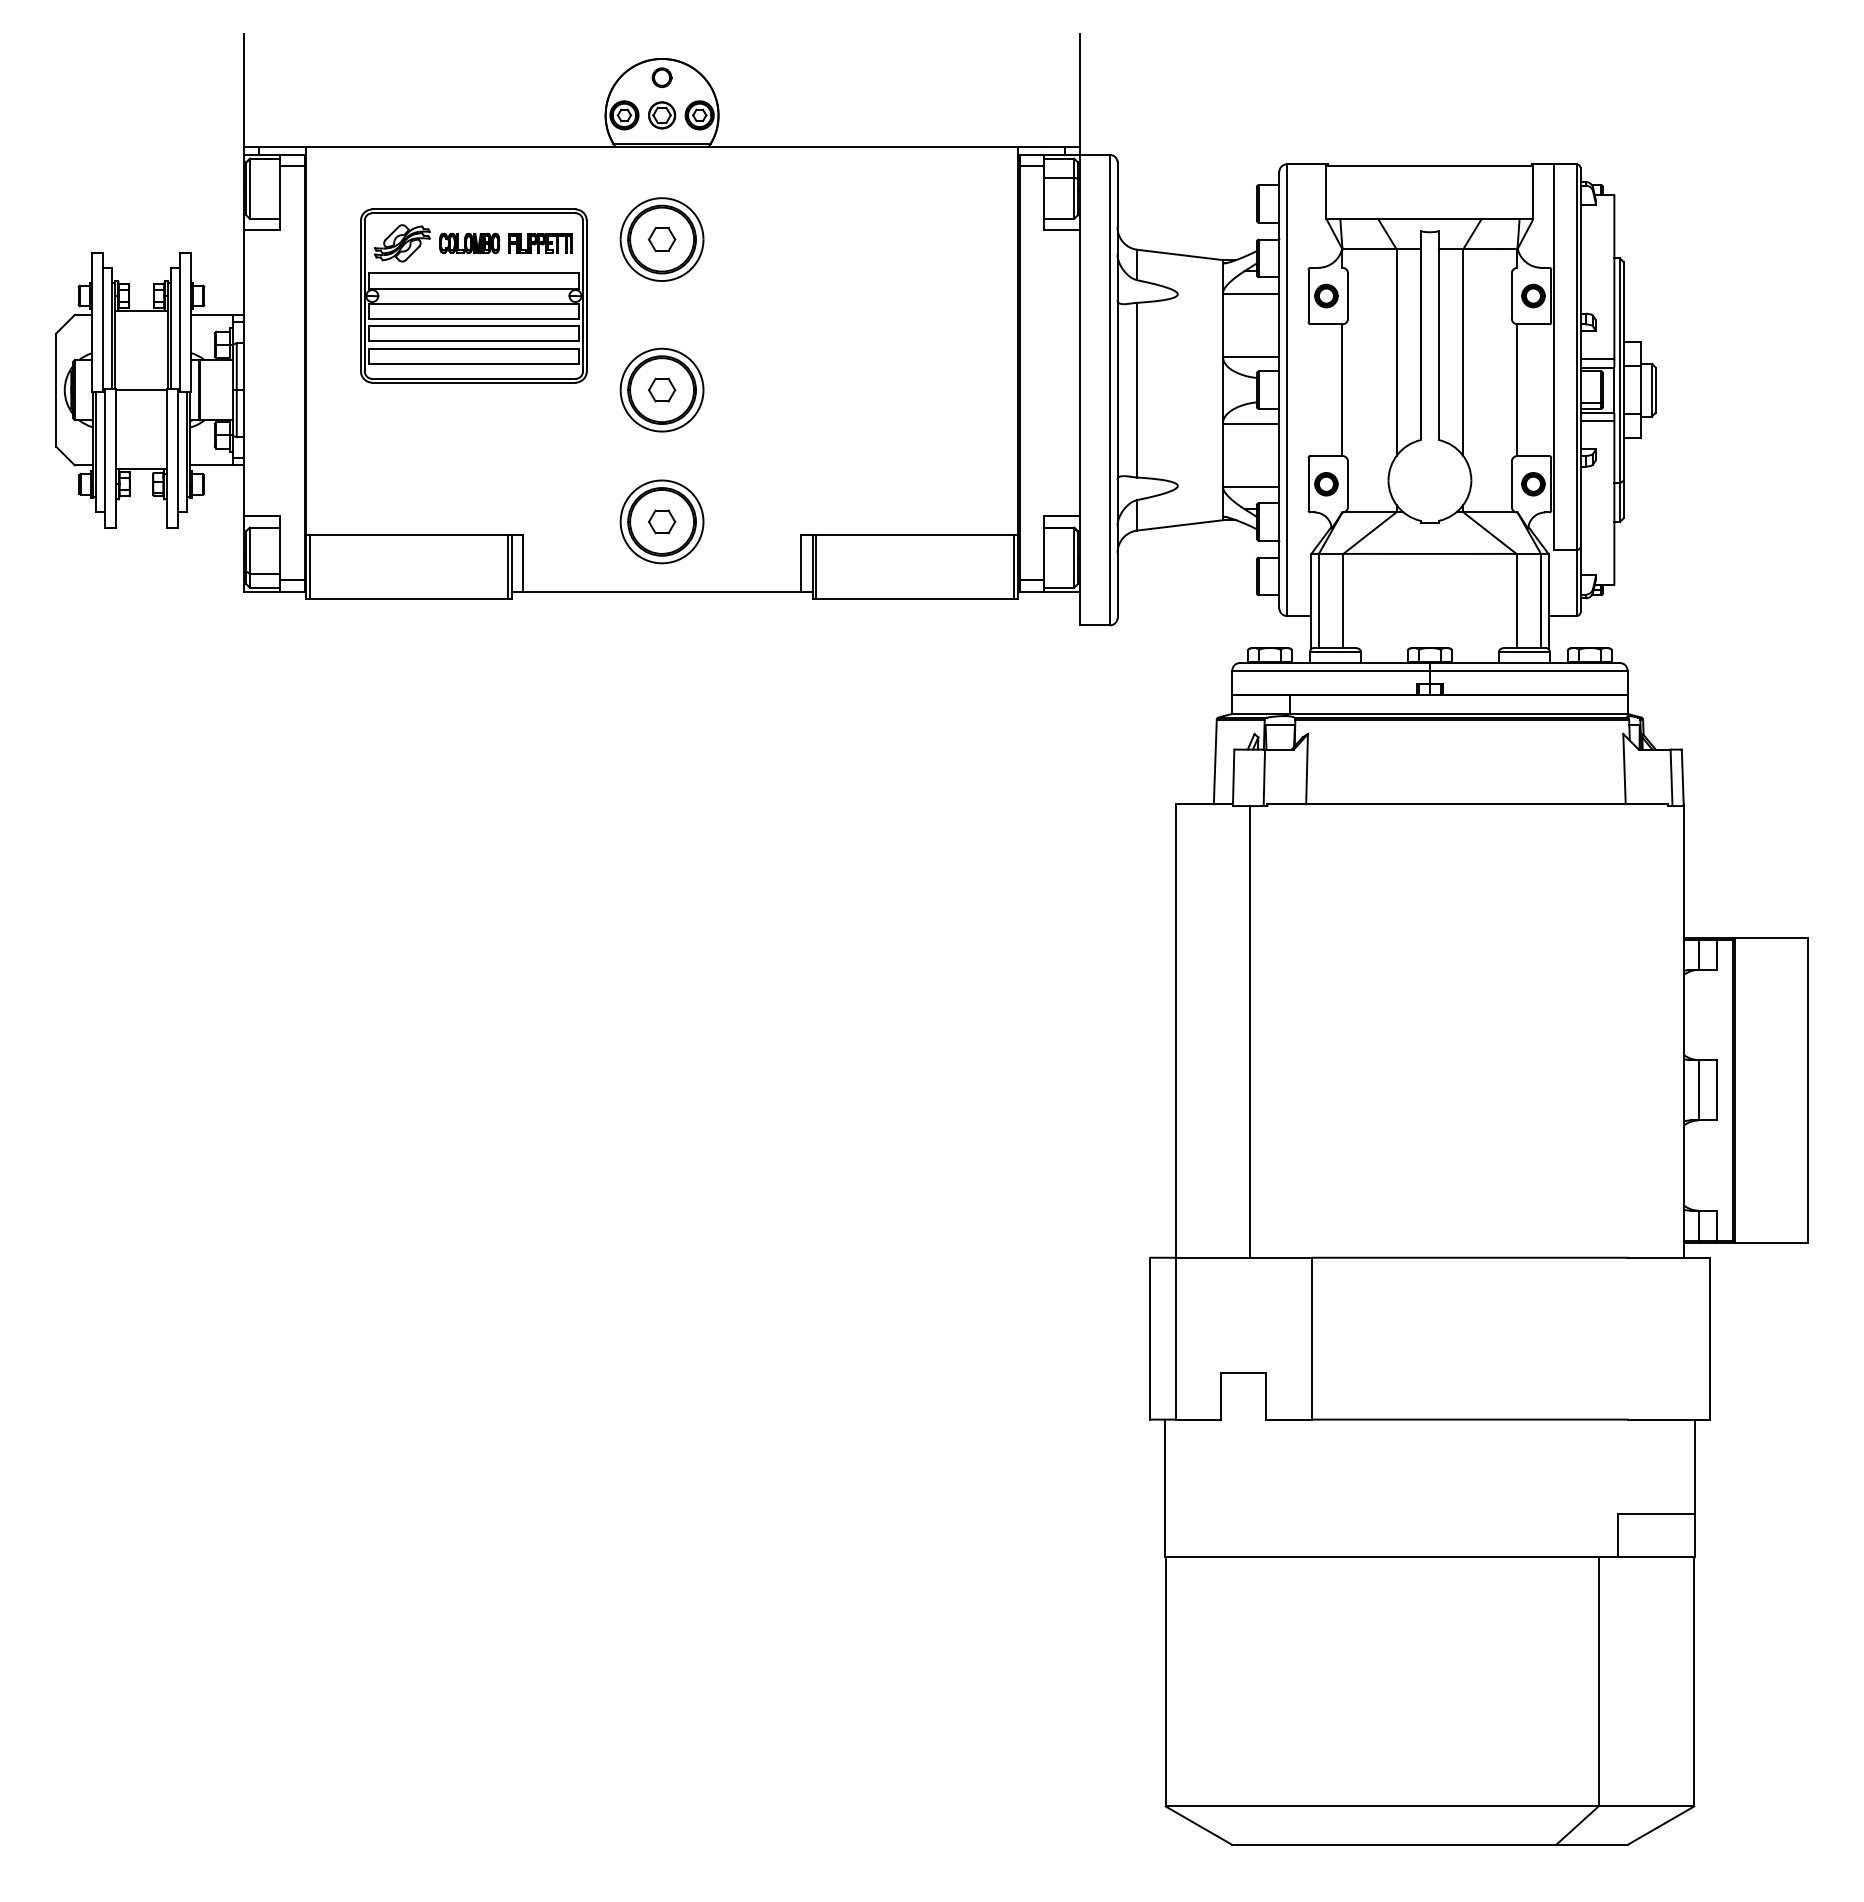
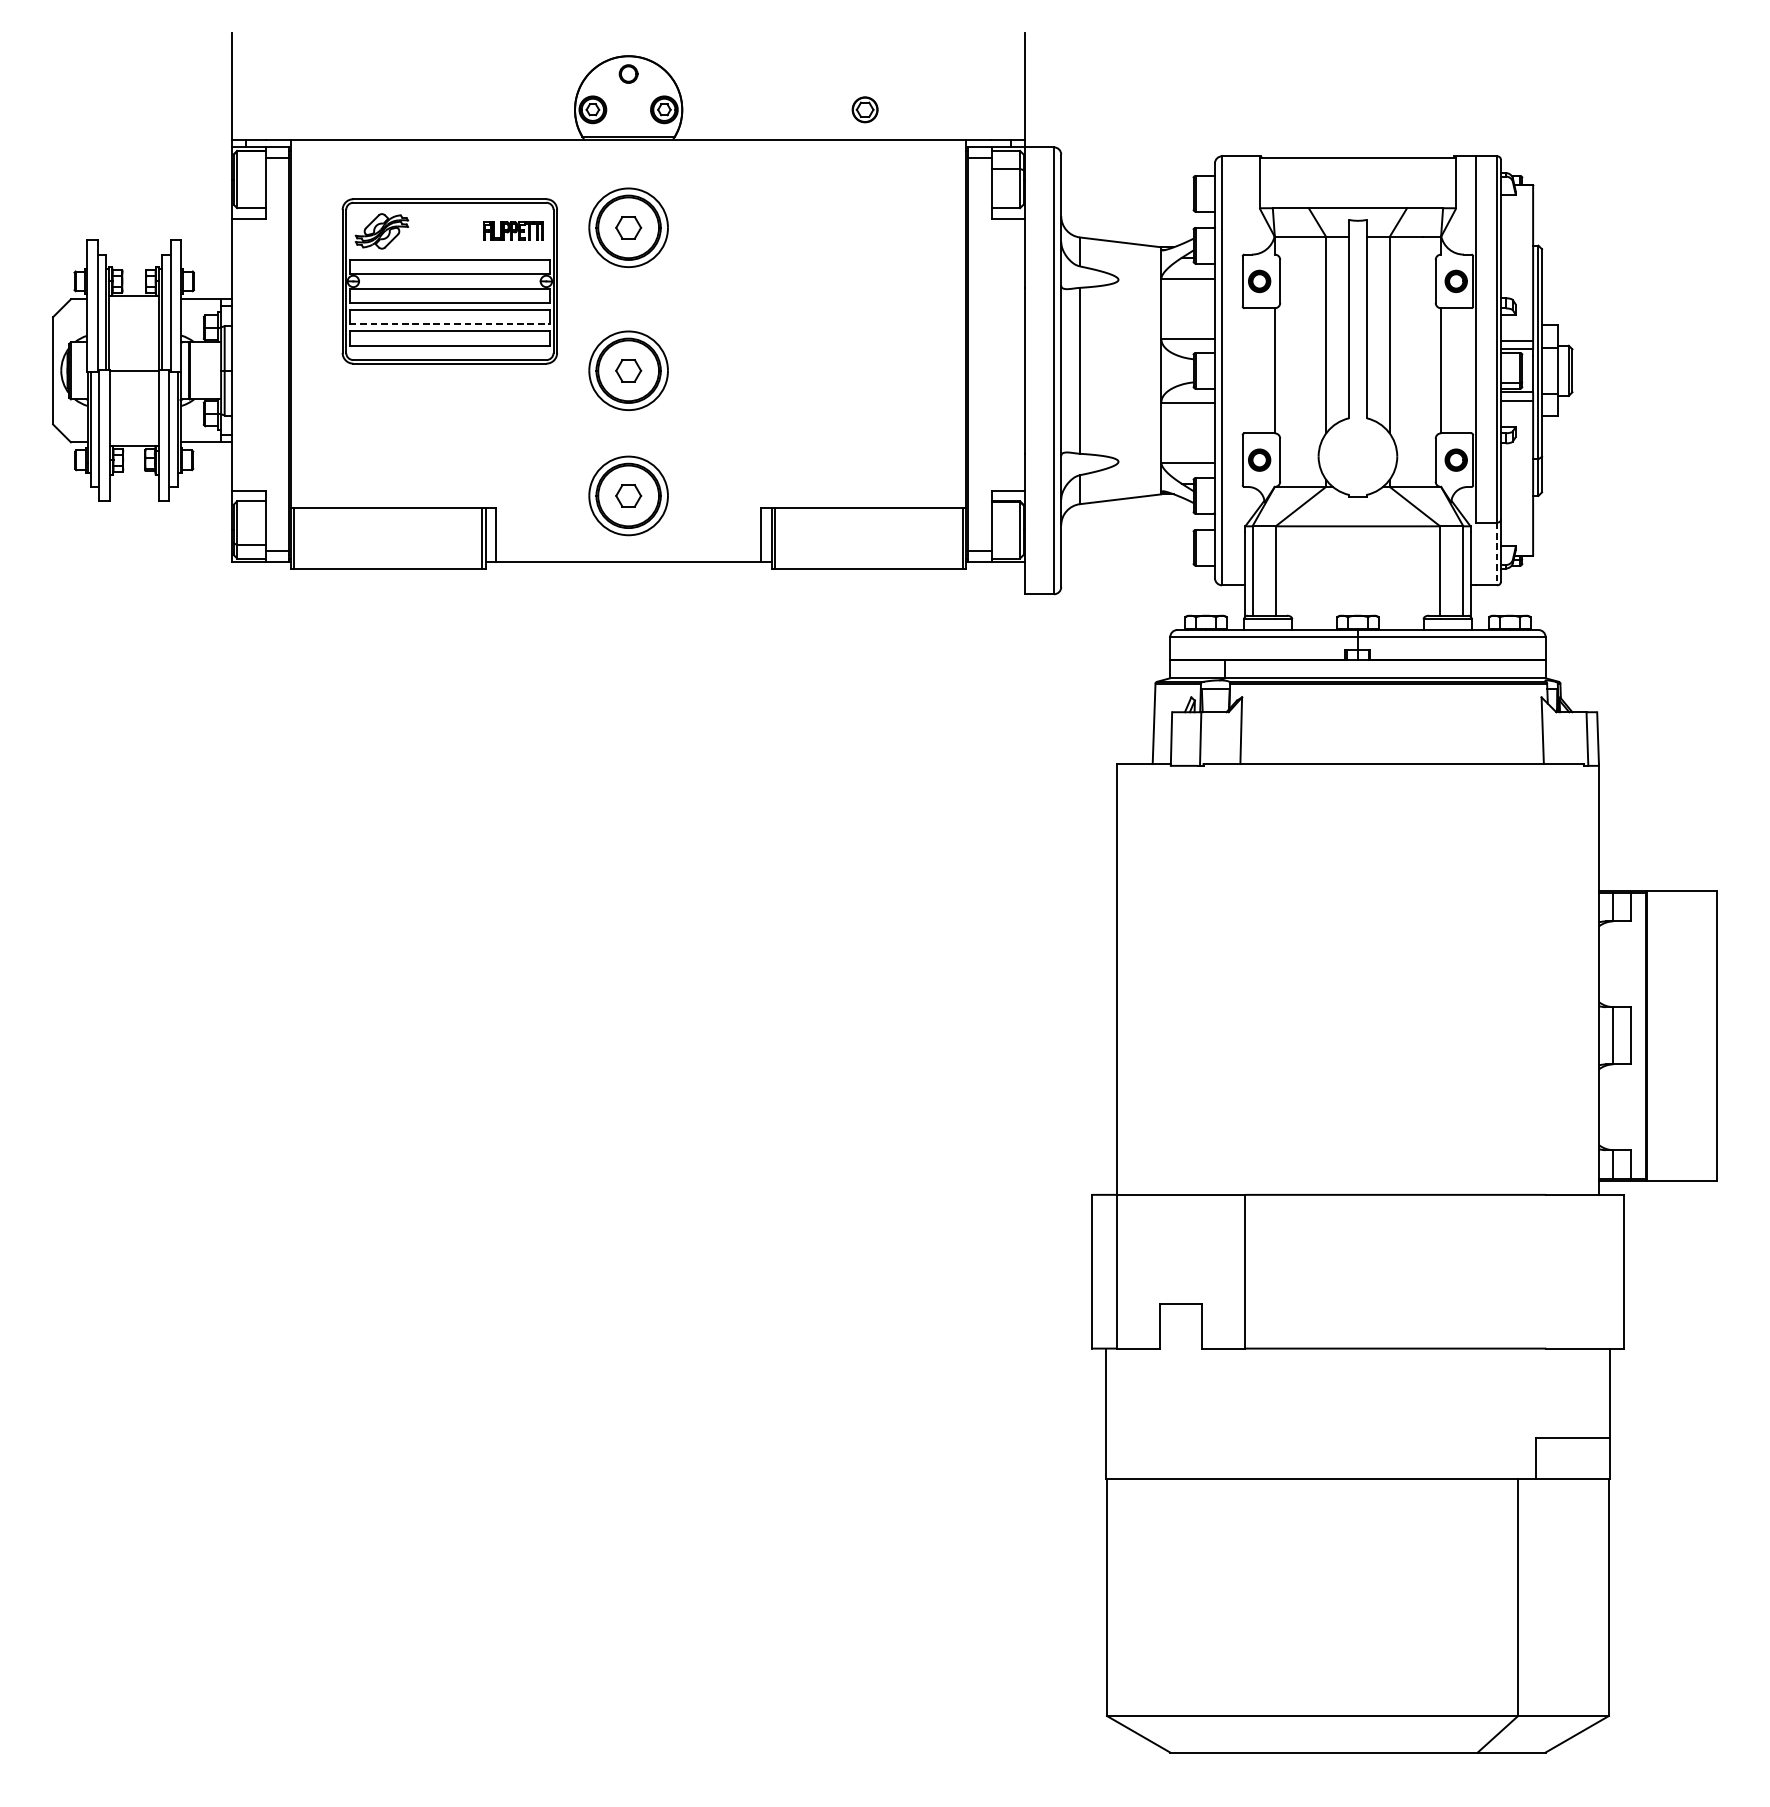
part: (662, 115) -> (865, 109), moved
part: (469, 242) -> (445, 230), removed
line: (474, 341) -> (450, 324), solid -> dashed
line: (1576, 583) -> (1497, 554), solid -> dashed
line: (1250, 1031) -> (1187, 979), removed

